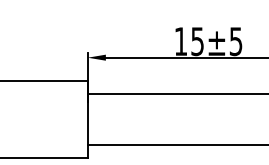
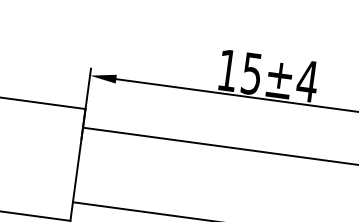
text: (235, 41) -> (306, 81), 15±5 -> 15±4

